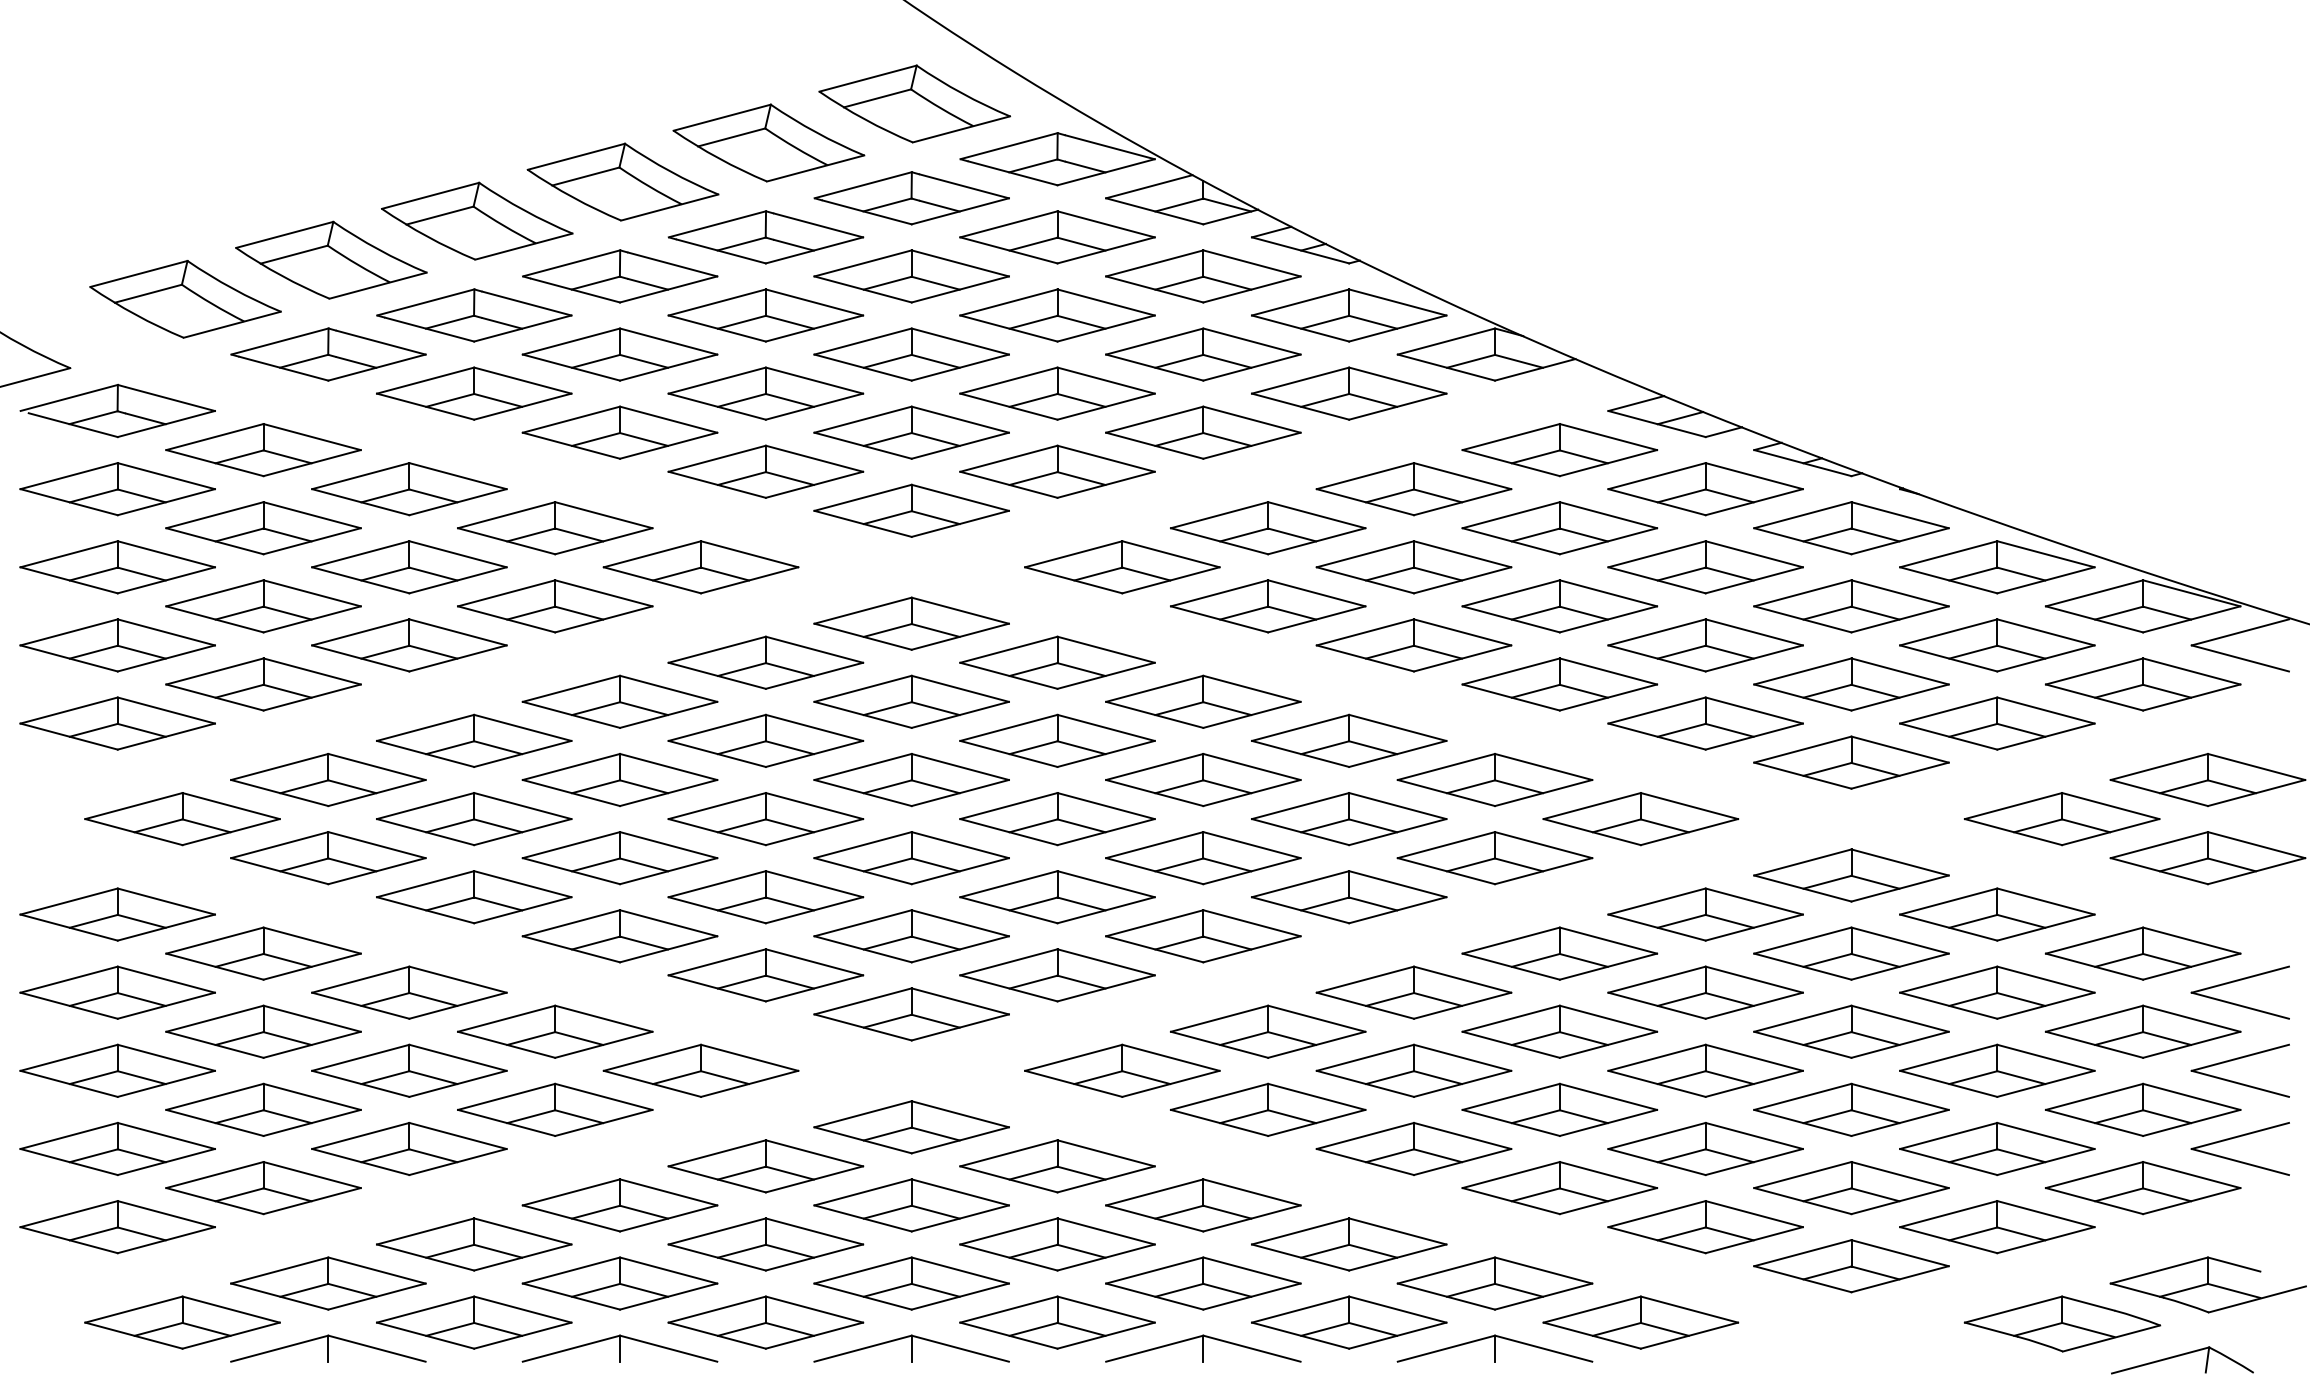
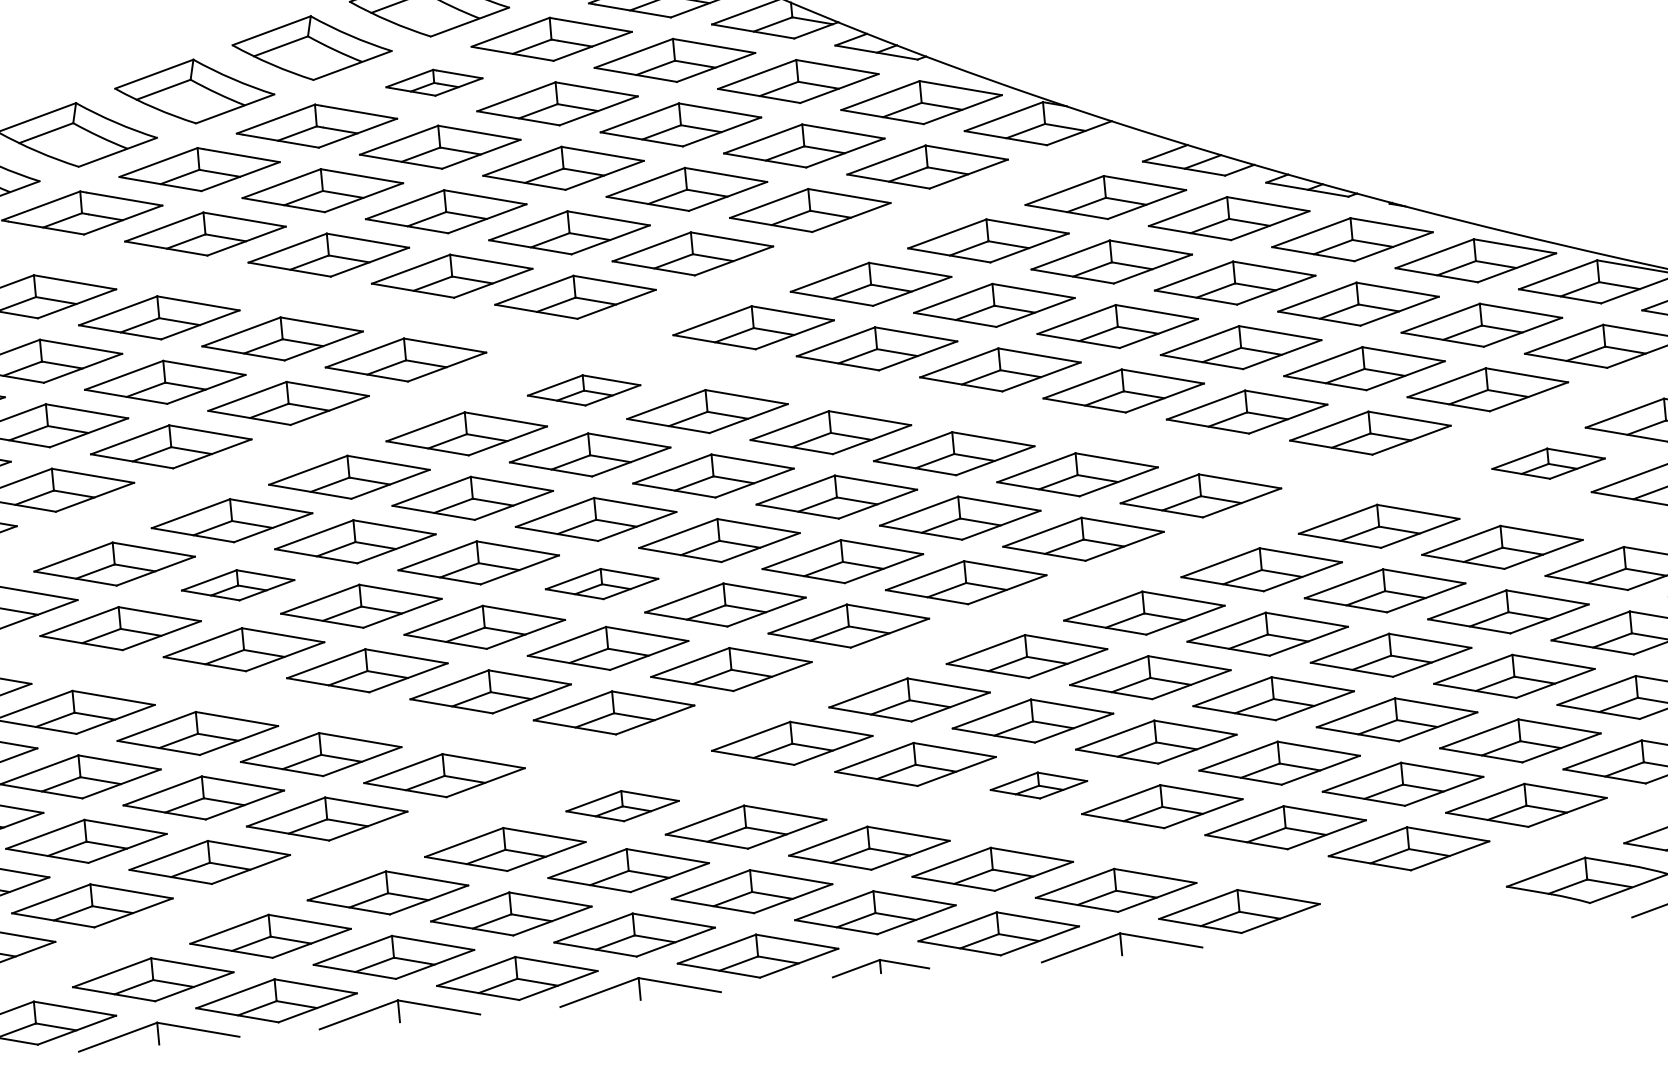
part: (765, 237) -> (433, 82), size x0.6
part: (911, 623) -> (583, 390), size x0.7
part: (474, 819) -> (238, 585), size x0.7
part: (2061, 819) -> (1548, 464), size x0.7
part: (911, 858) -> (601, 584), size x0.7
part: (911, 1127) -> (622, 806), size x0.7
part: (1413, 1148) -> (1038, 785), size x0.6
part: (1203, 1348) -> (880, 966), size x0.6

